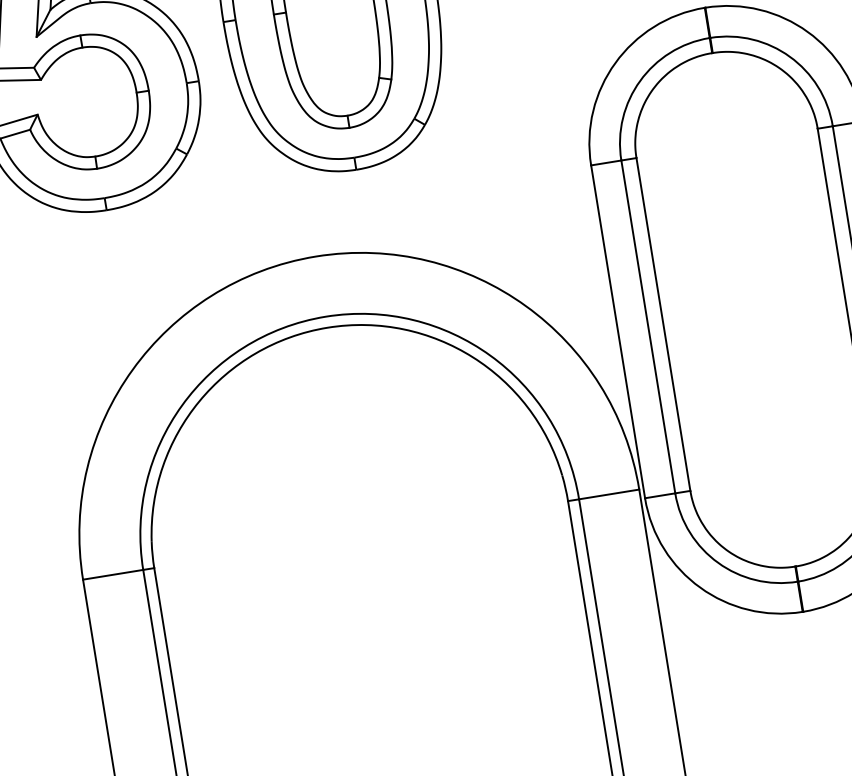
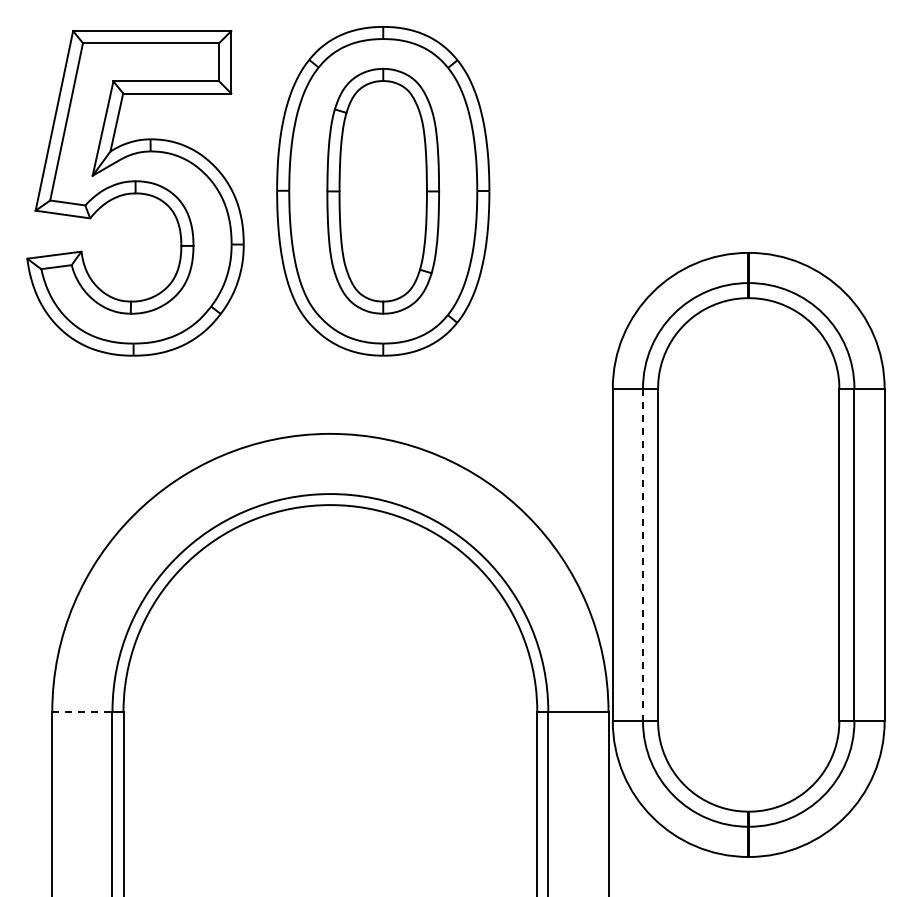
line: (648, 327) -> (643, 555), solid -> dashed
line: (113, 574) -> (82, 711), solid -> dashed

